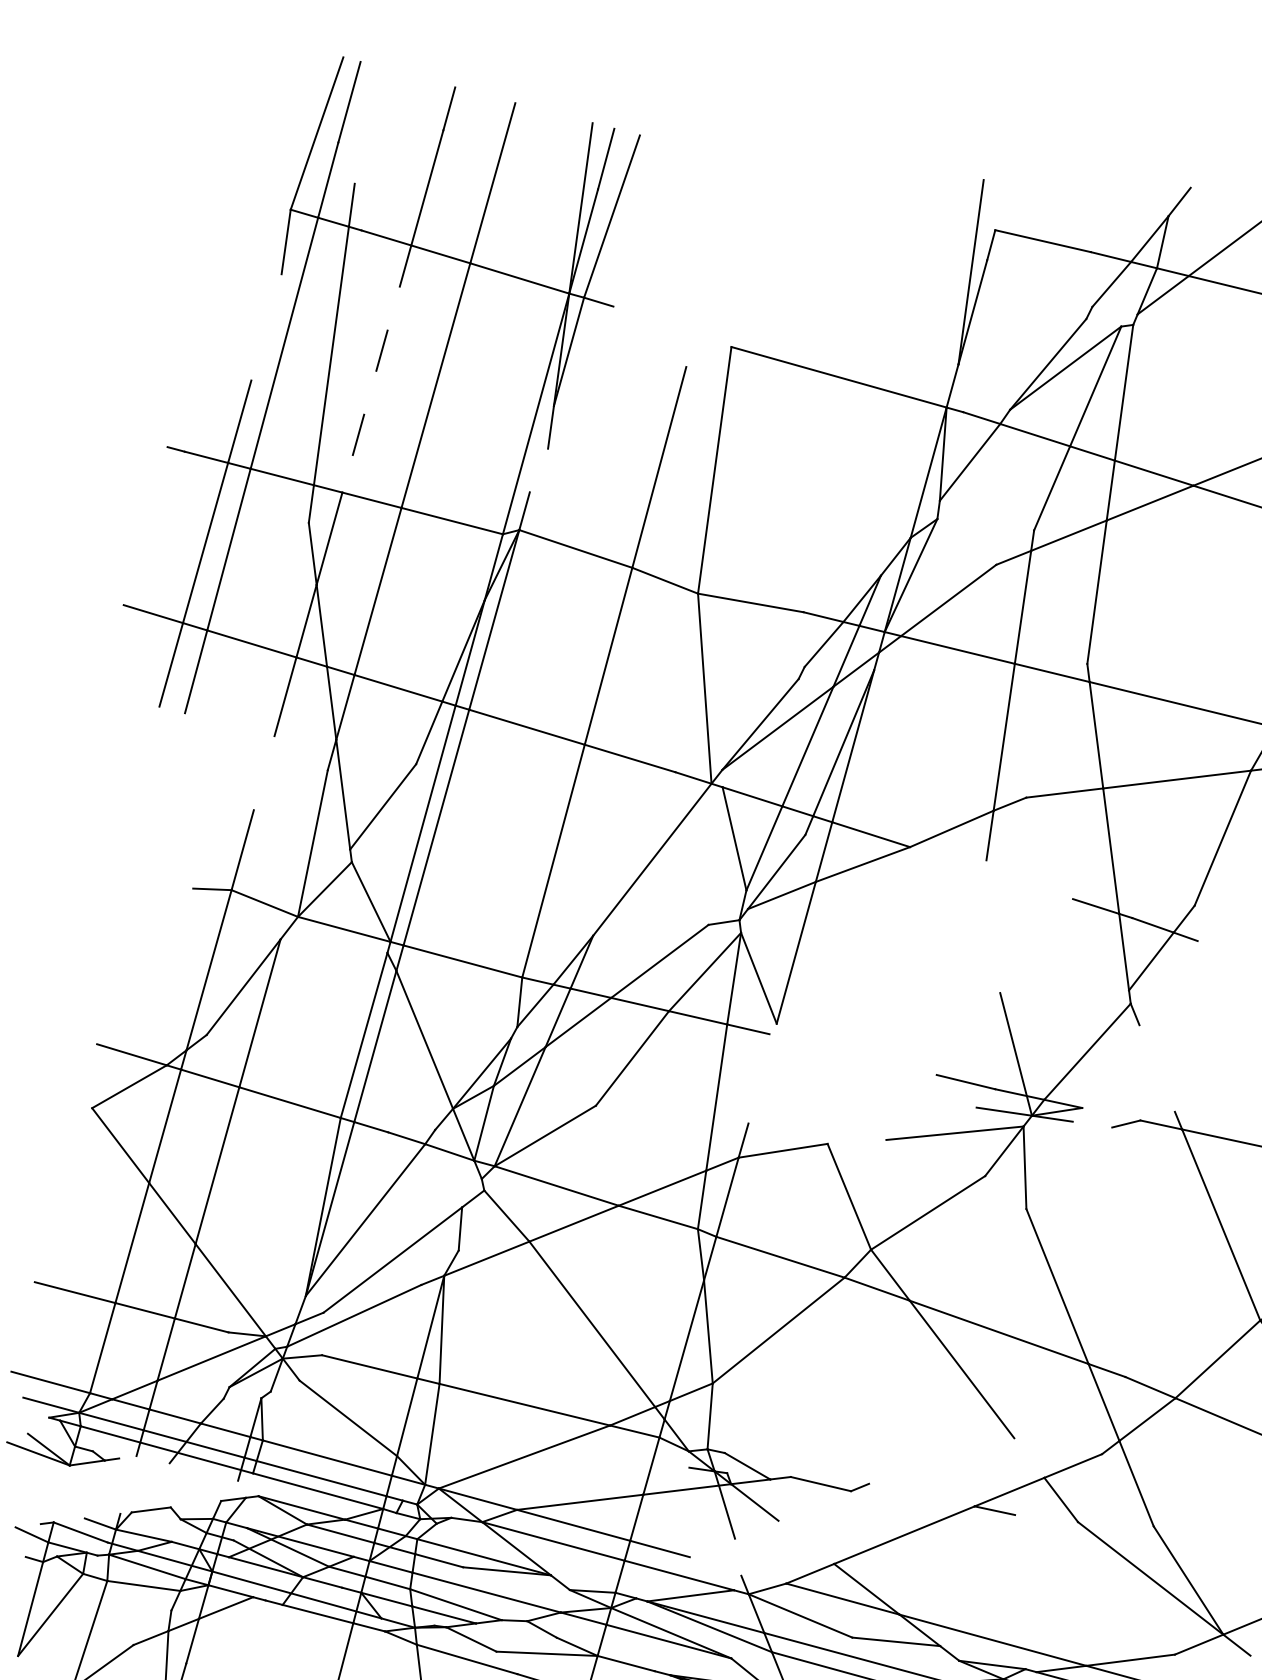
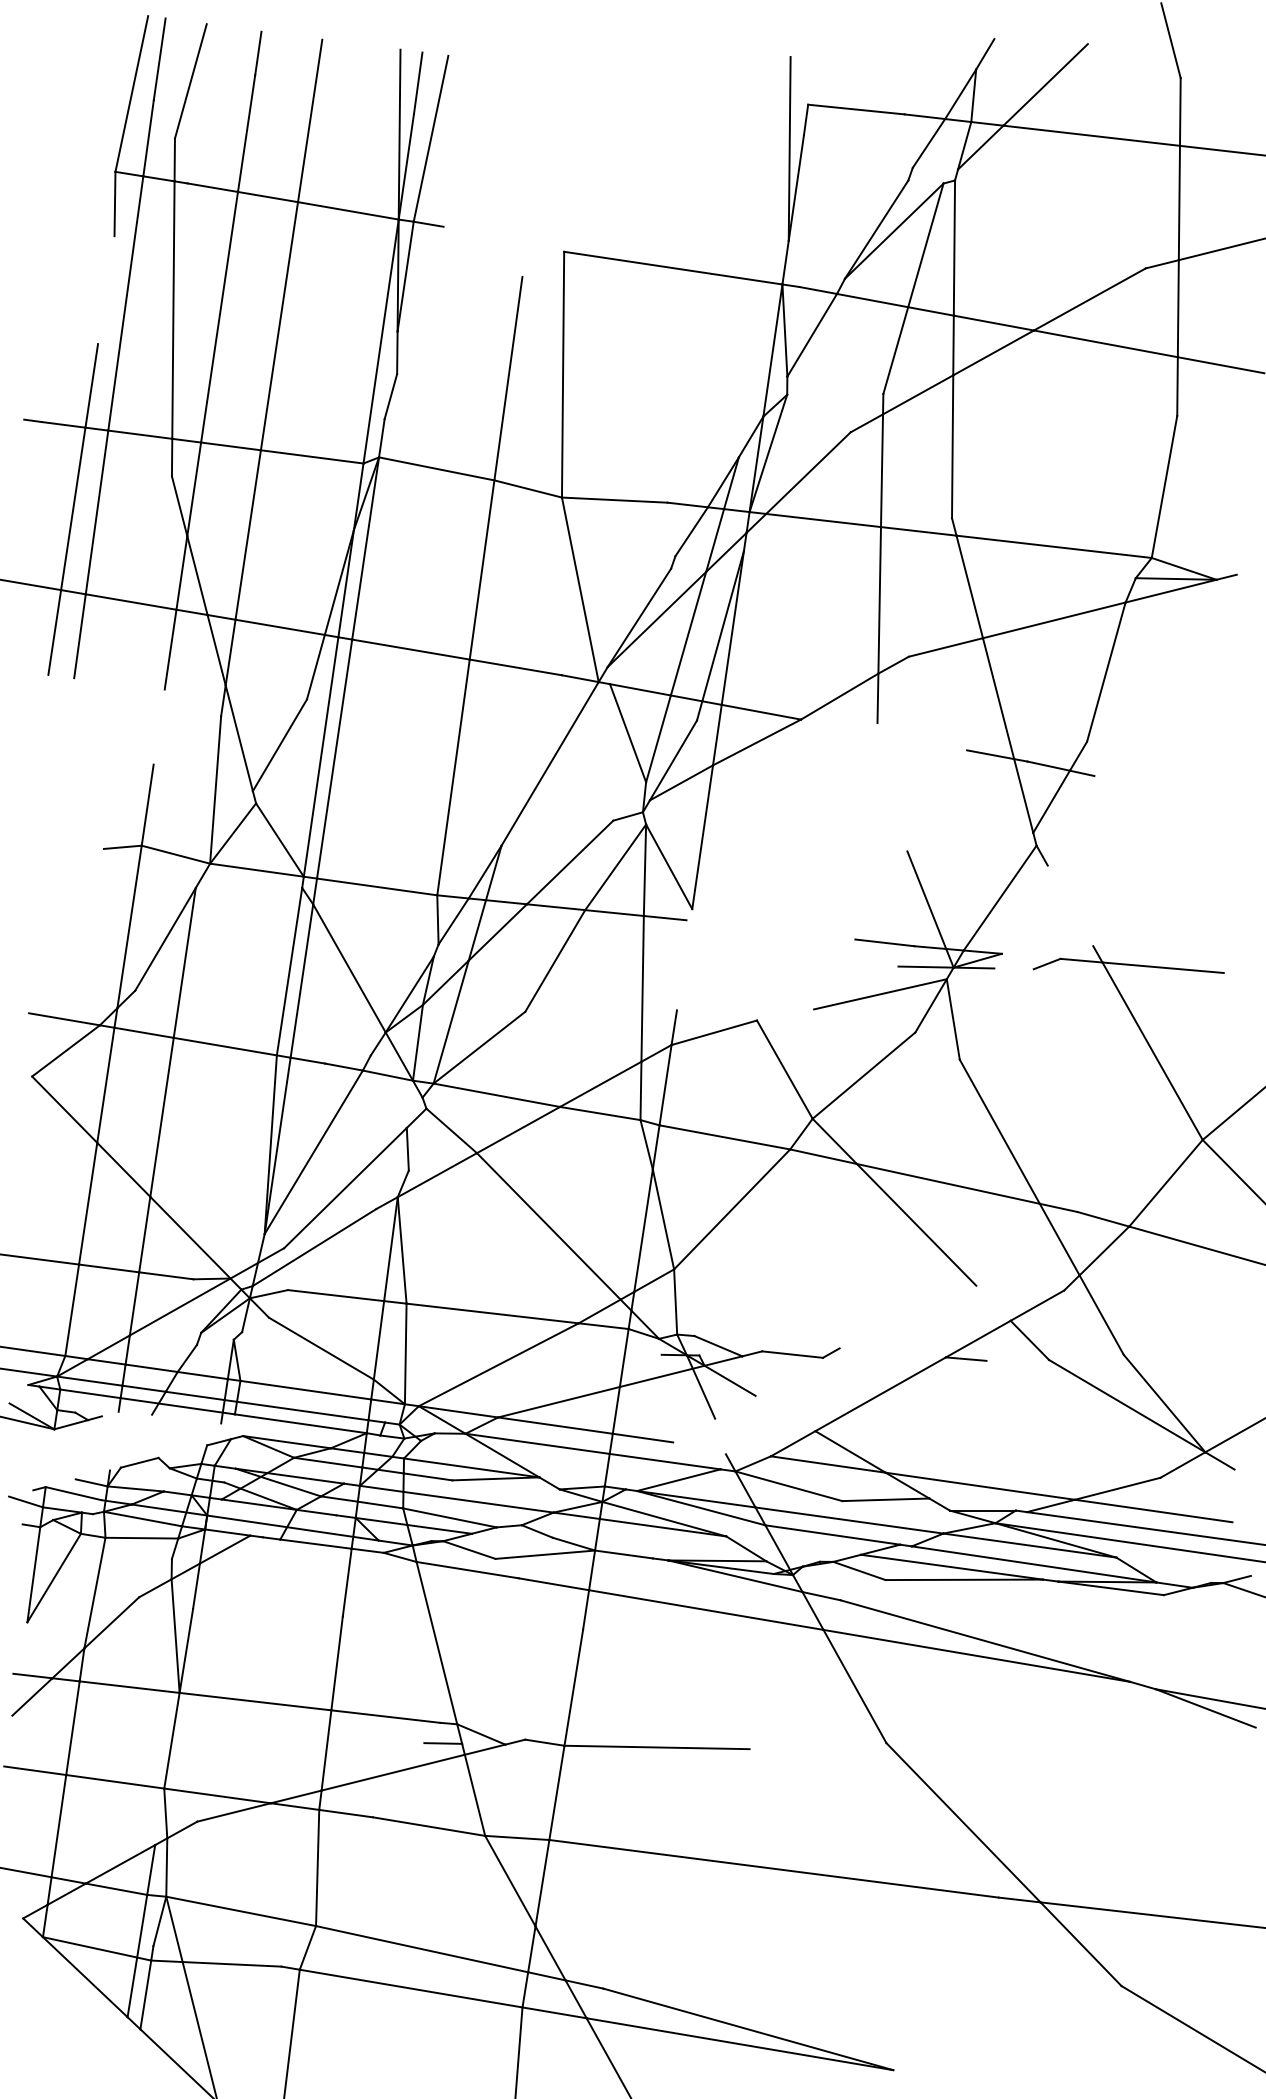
line: (377, 128) -> (190, 81), added
line: (376, 369) -> (219, 317), dashed -> solid
line: (538, 470) -> (390, 396), added

